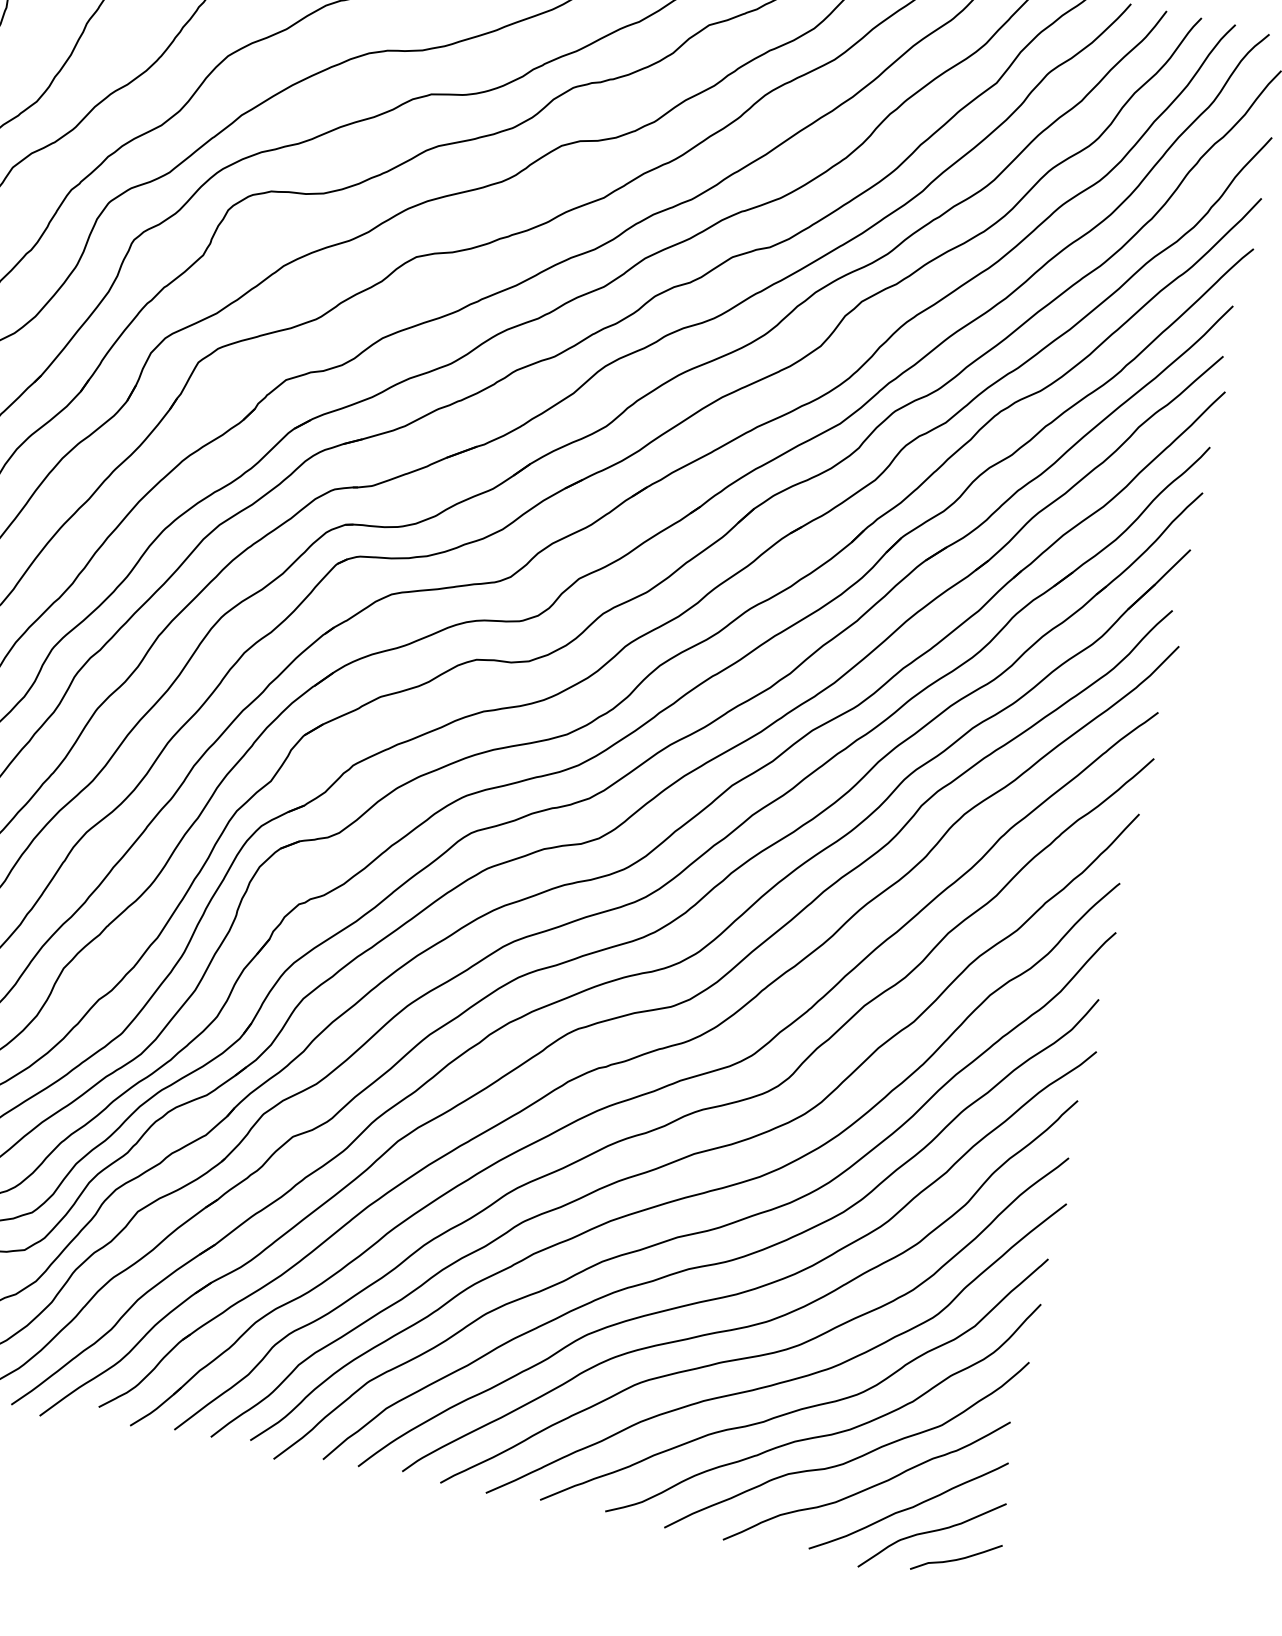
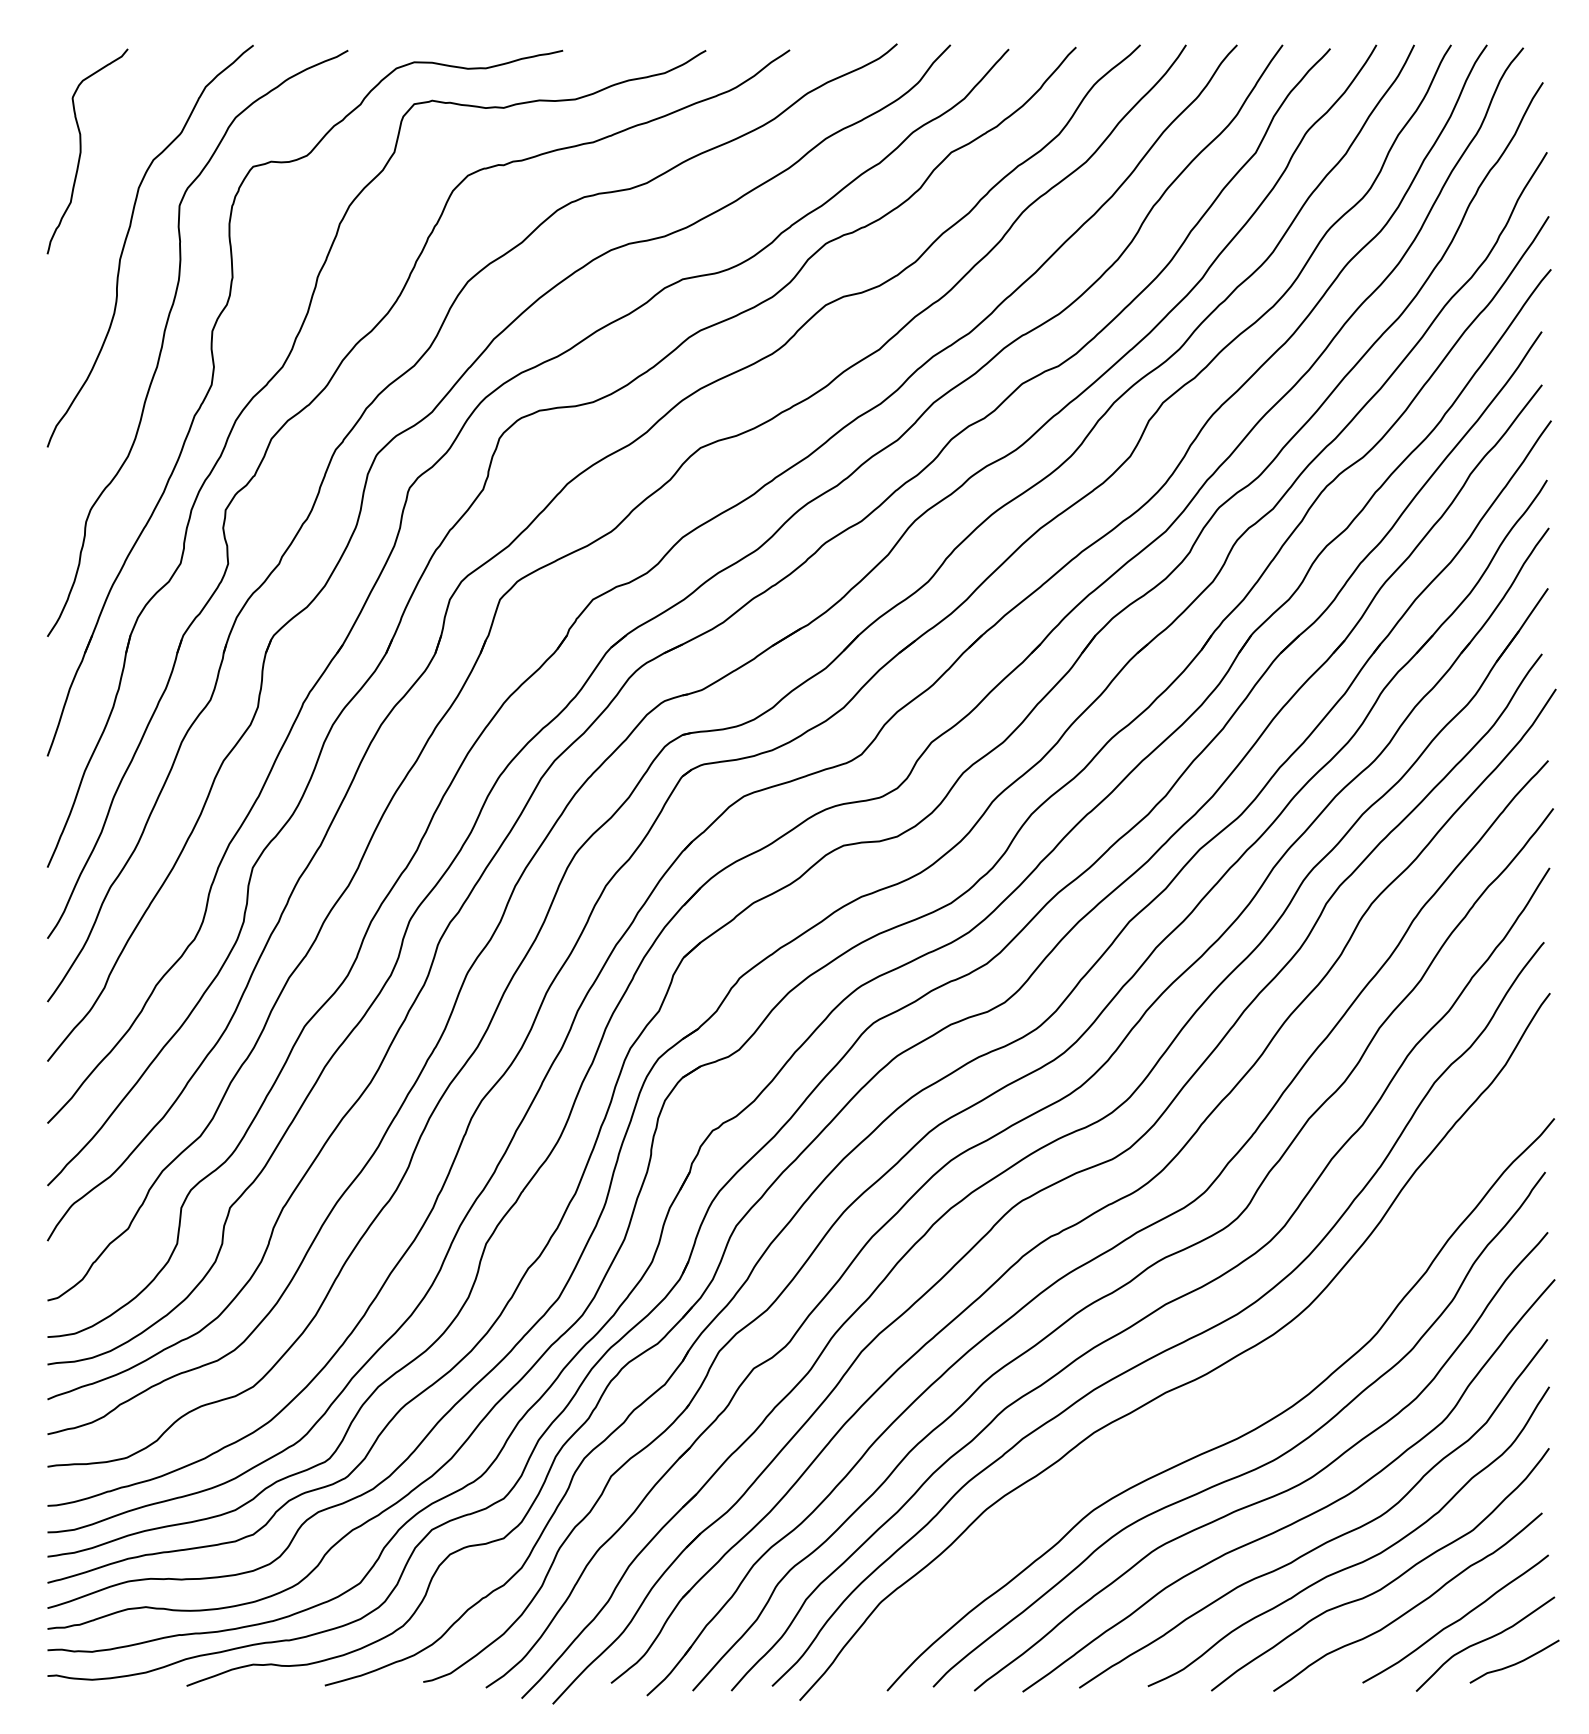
curve: (716, 1262) -> (1210, 1410), removed

